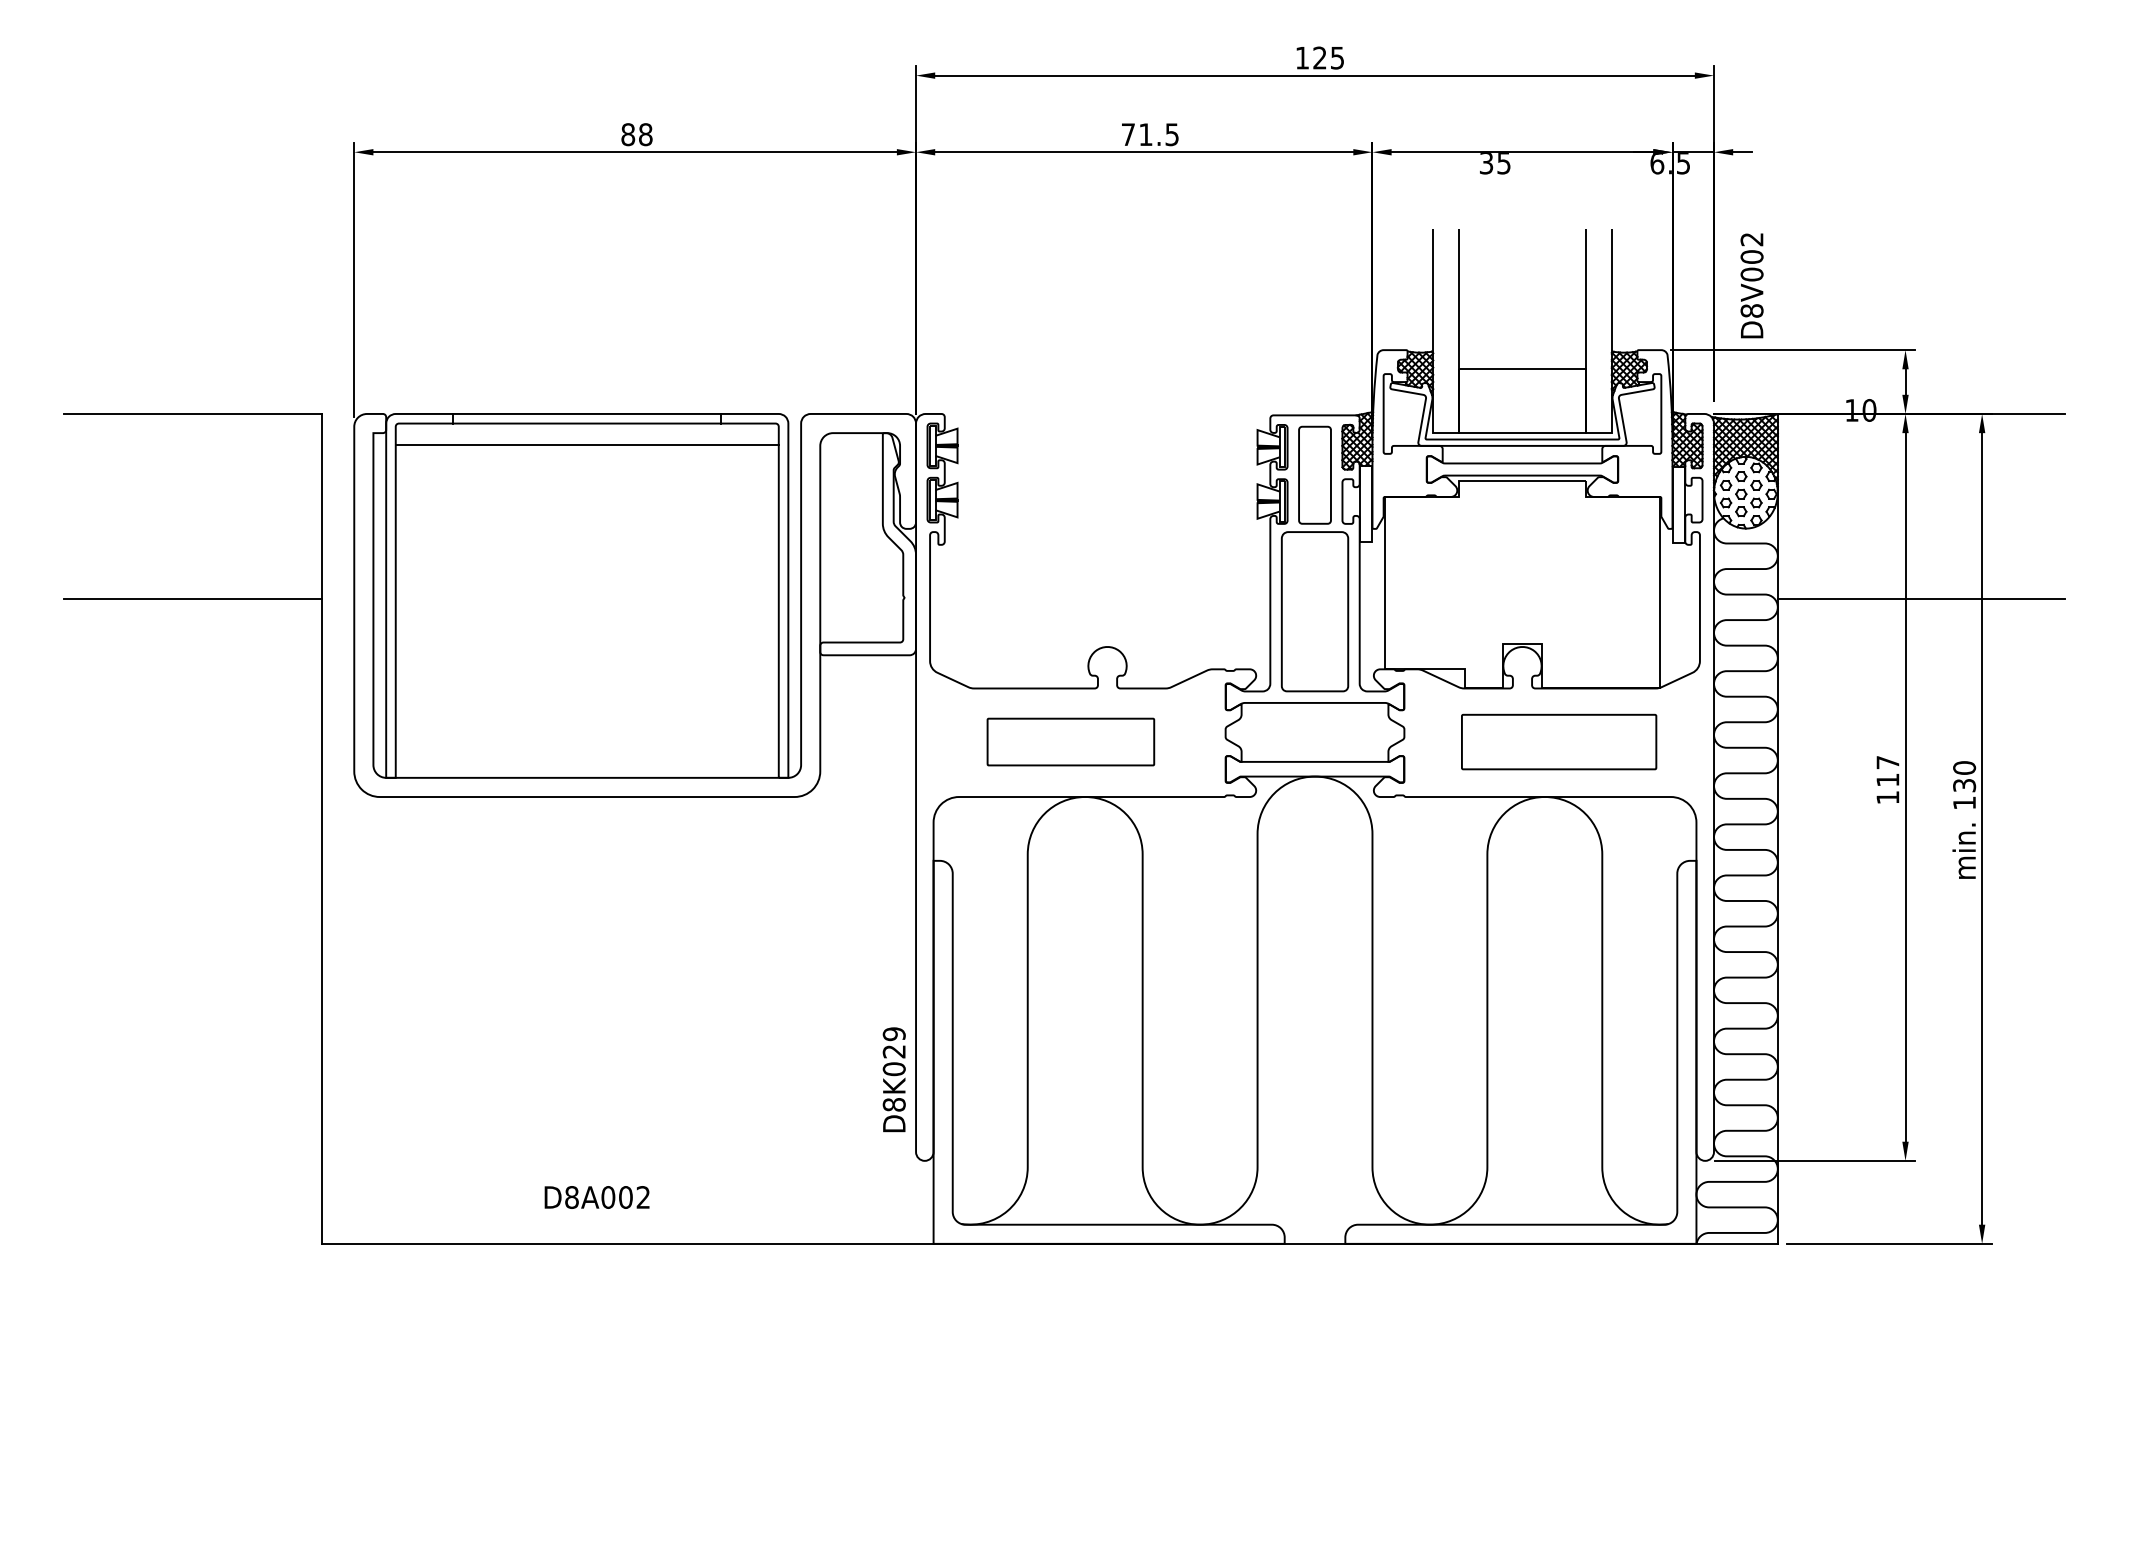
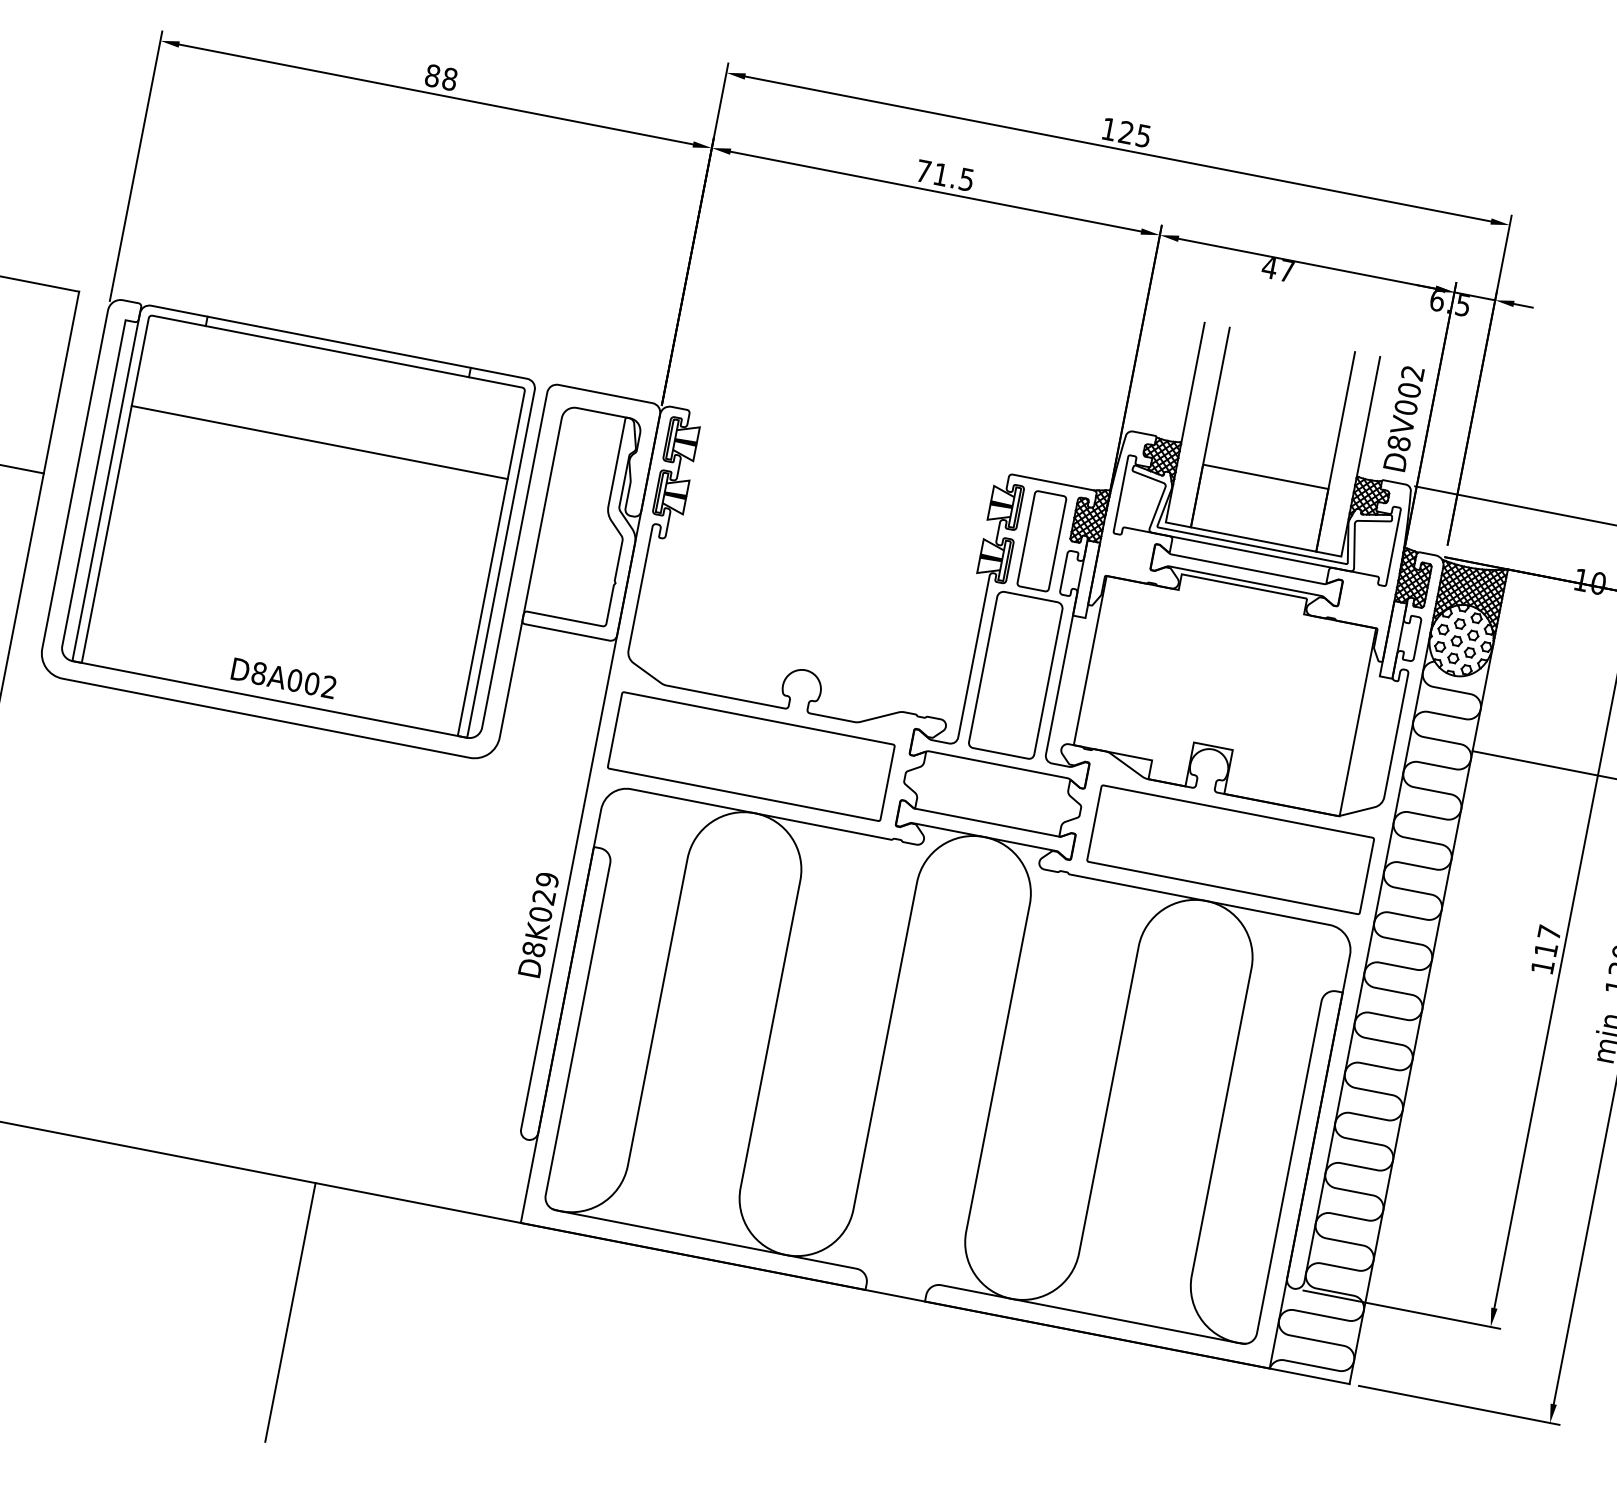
text: (1494, 163) -> (1277, 269), 35 -> 47
text: (1751, 285) -> (1403, 418), moved
line: (586, 445) -> (318, 442), moved
part: (1070, 741) -> (751, 755), size x1.67
part: (1558, 741) -> (1230, 849), size x1.43
text: (893, 1079) -> (538, 924), moved
text: (596, 1197) -> (283, 678), moved
line: (724, 1375) -> (290, 1312), added

